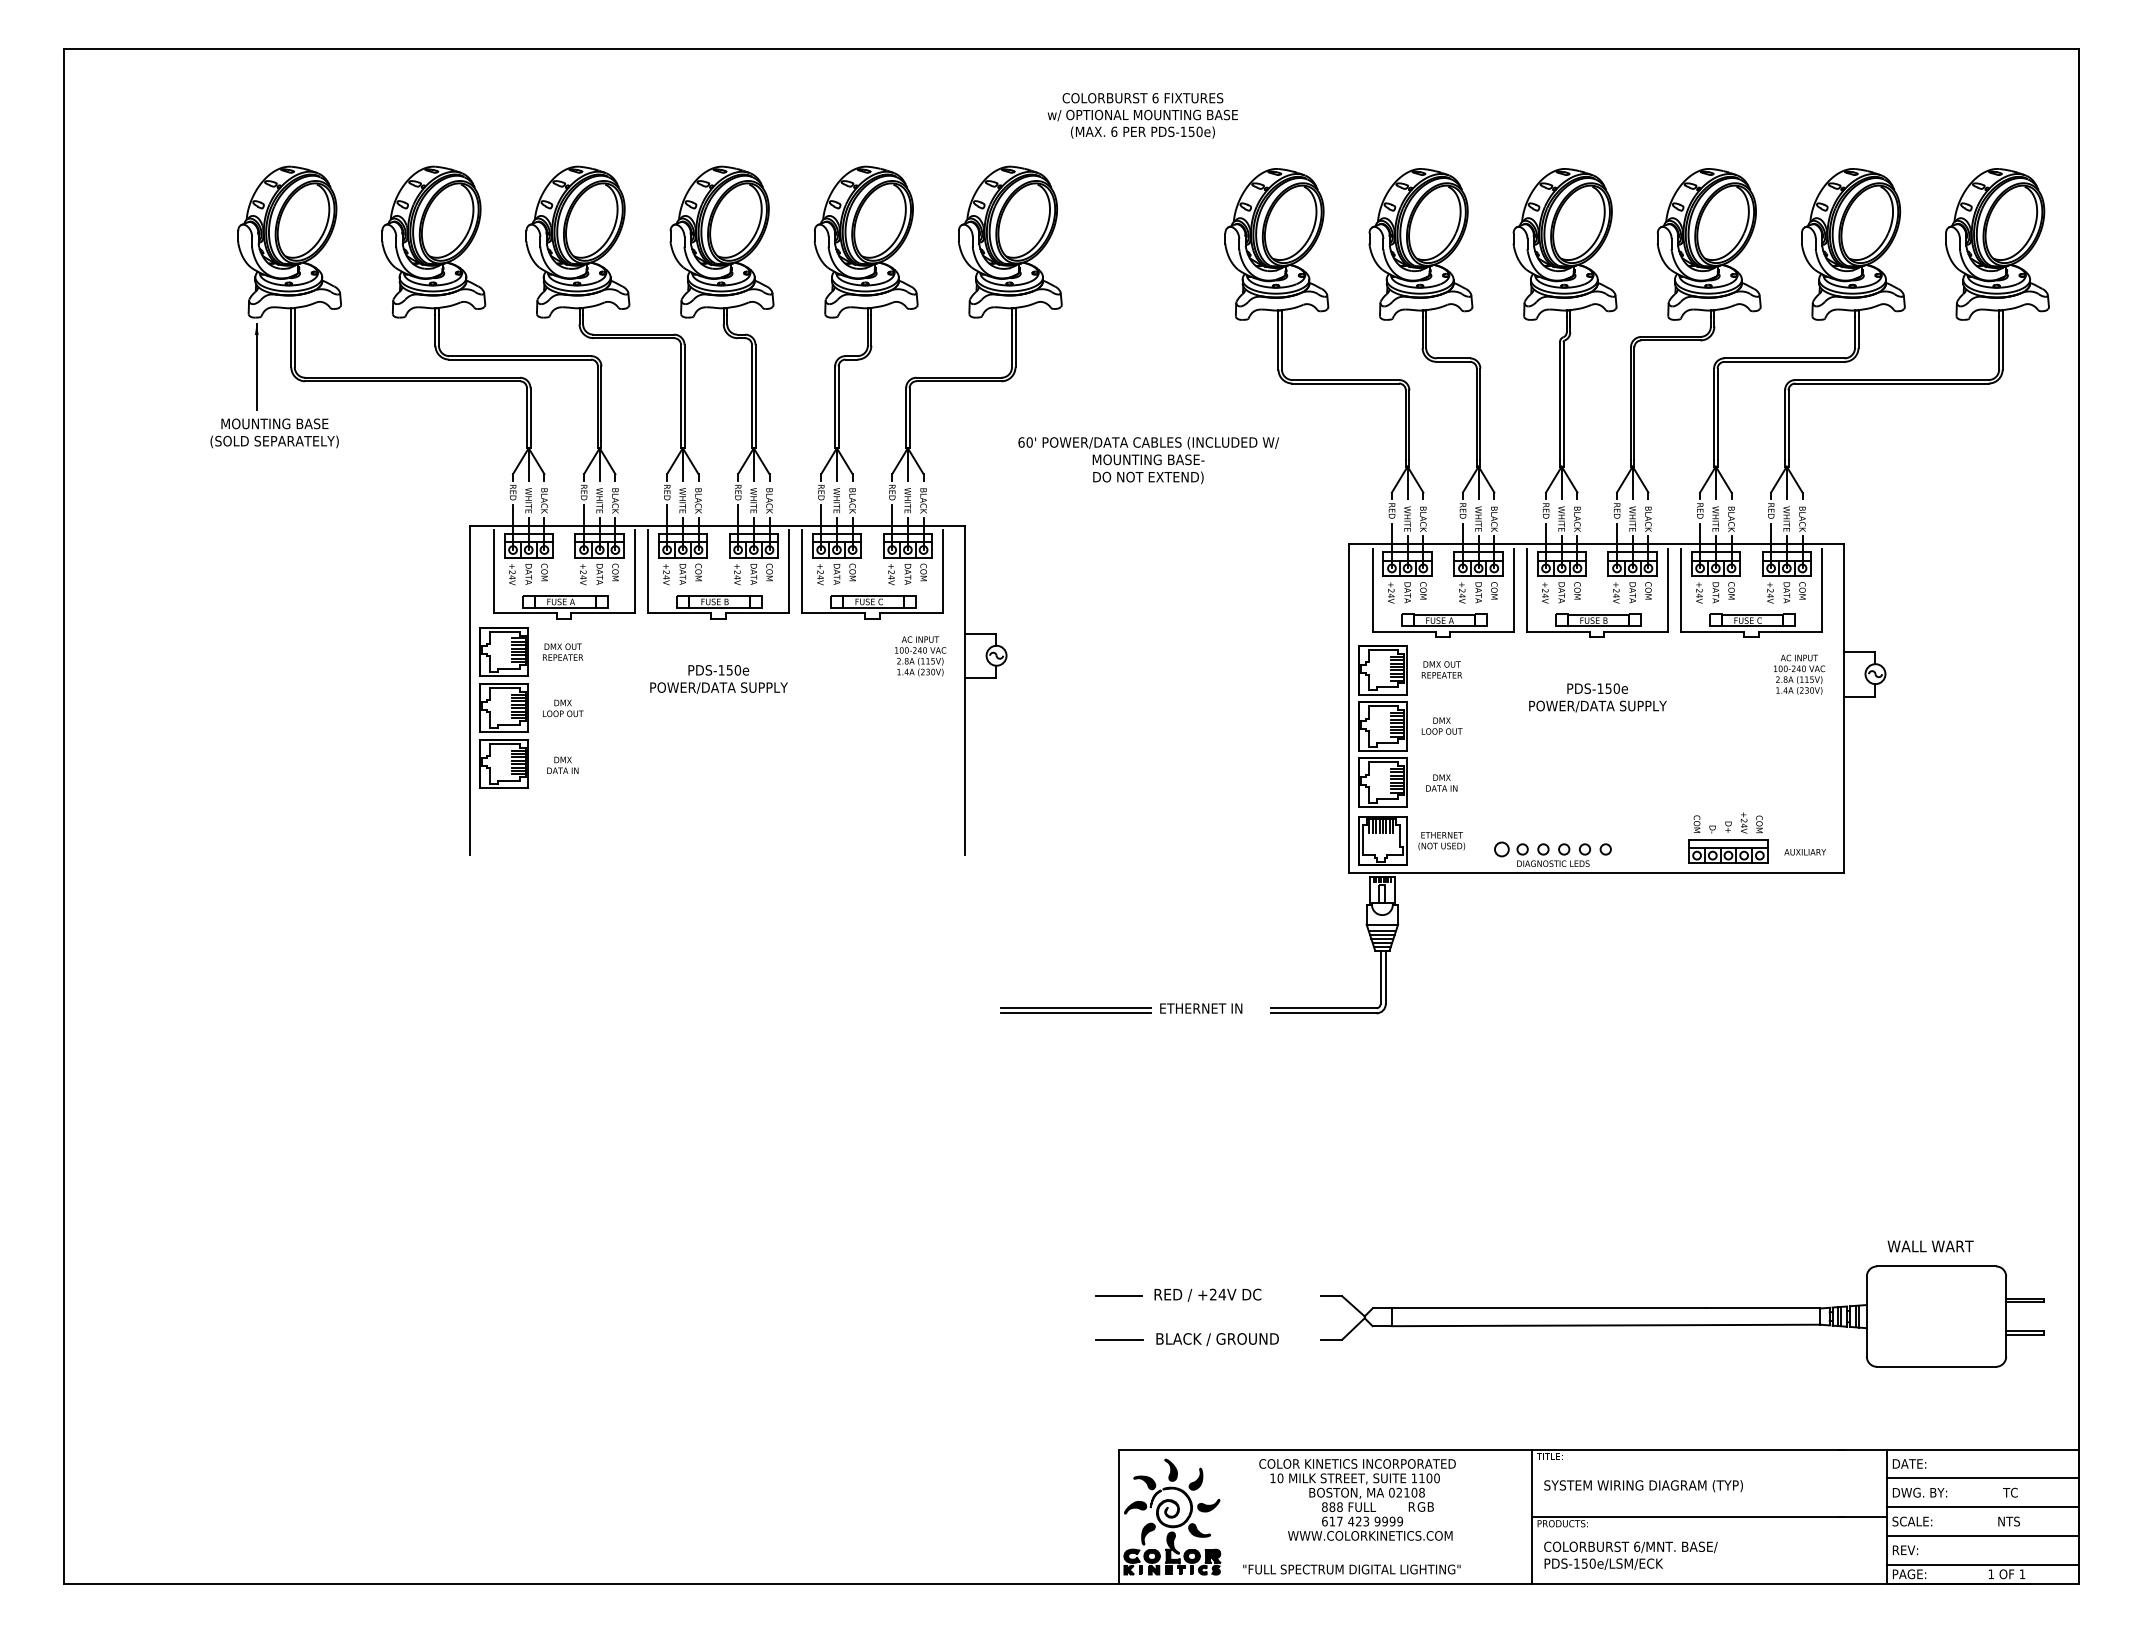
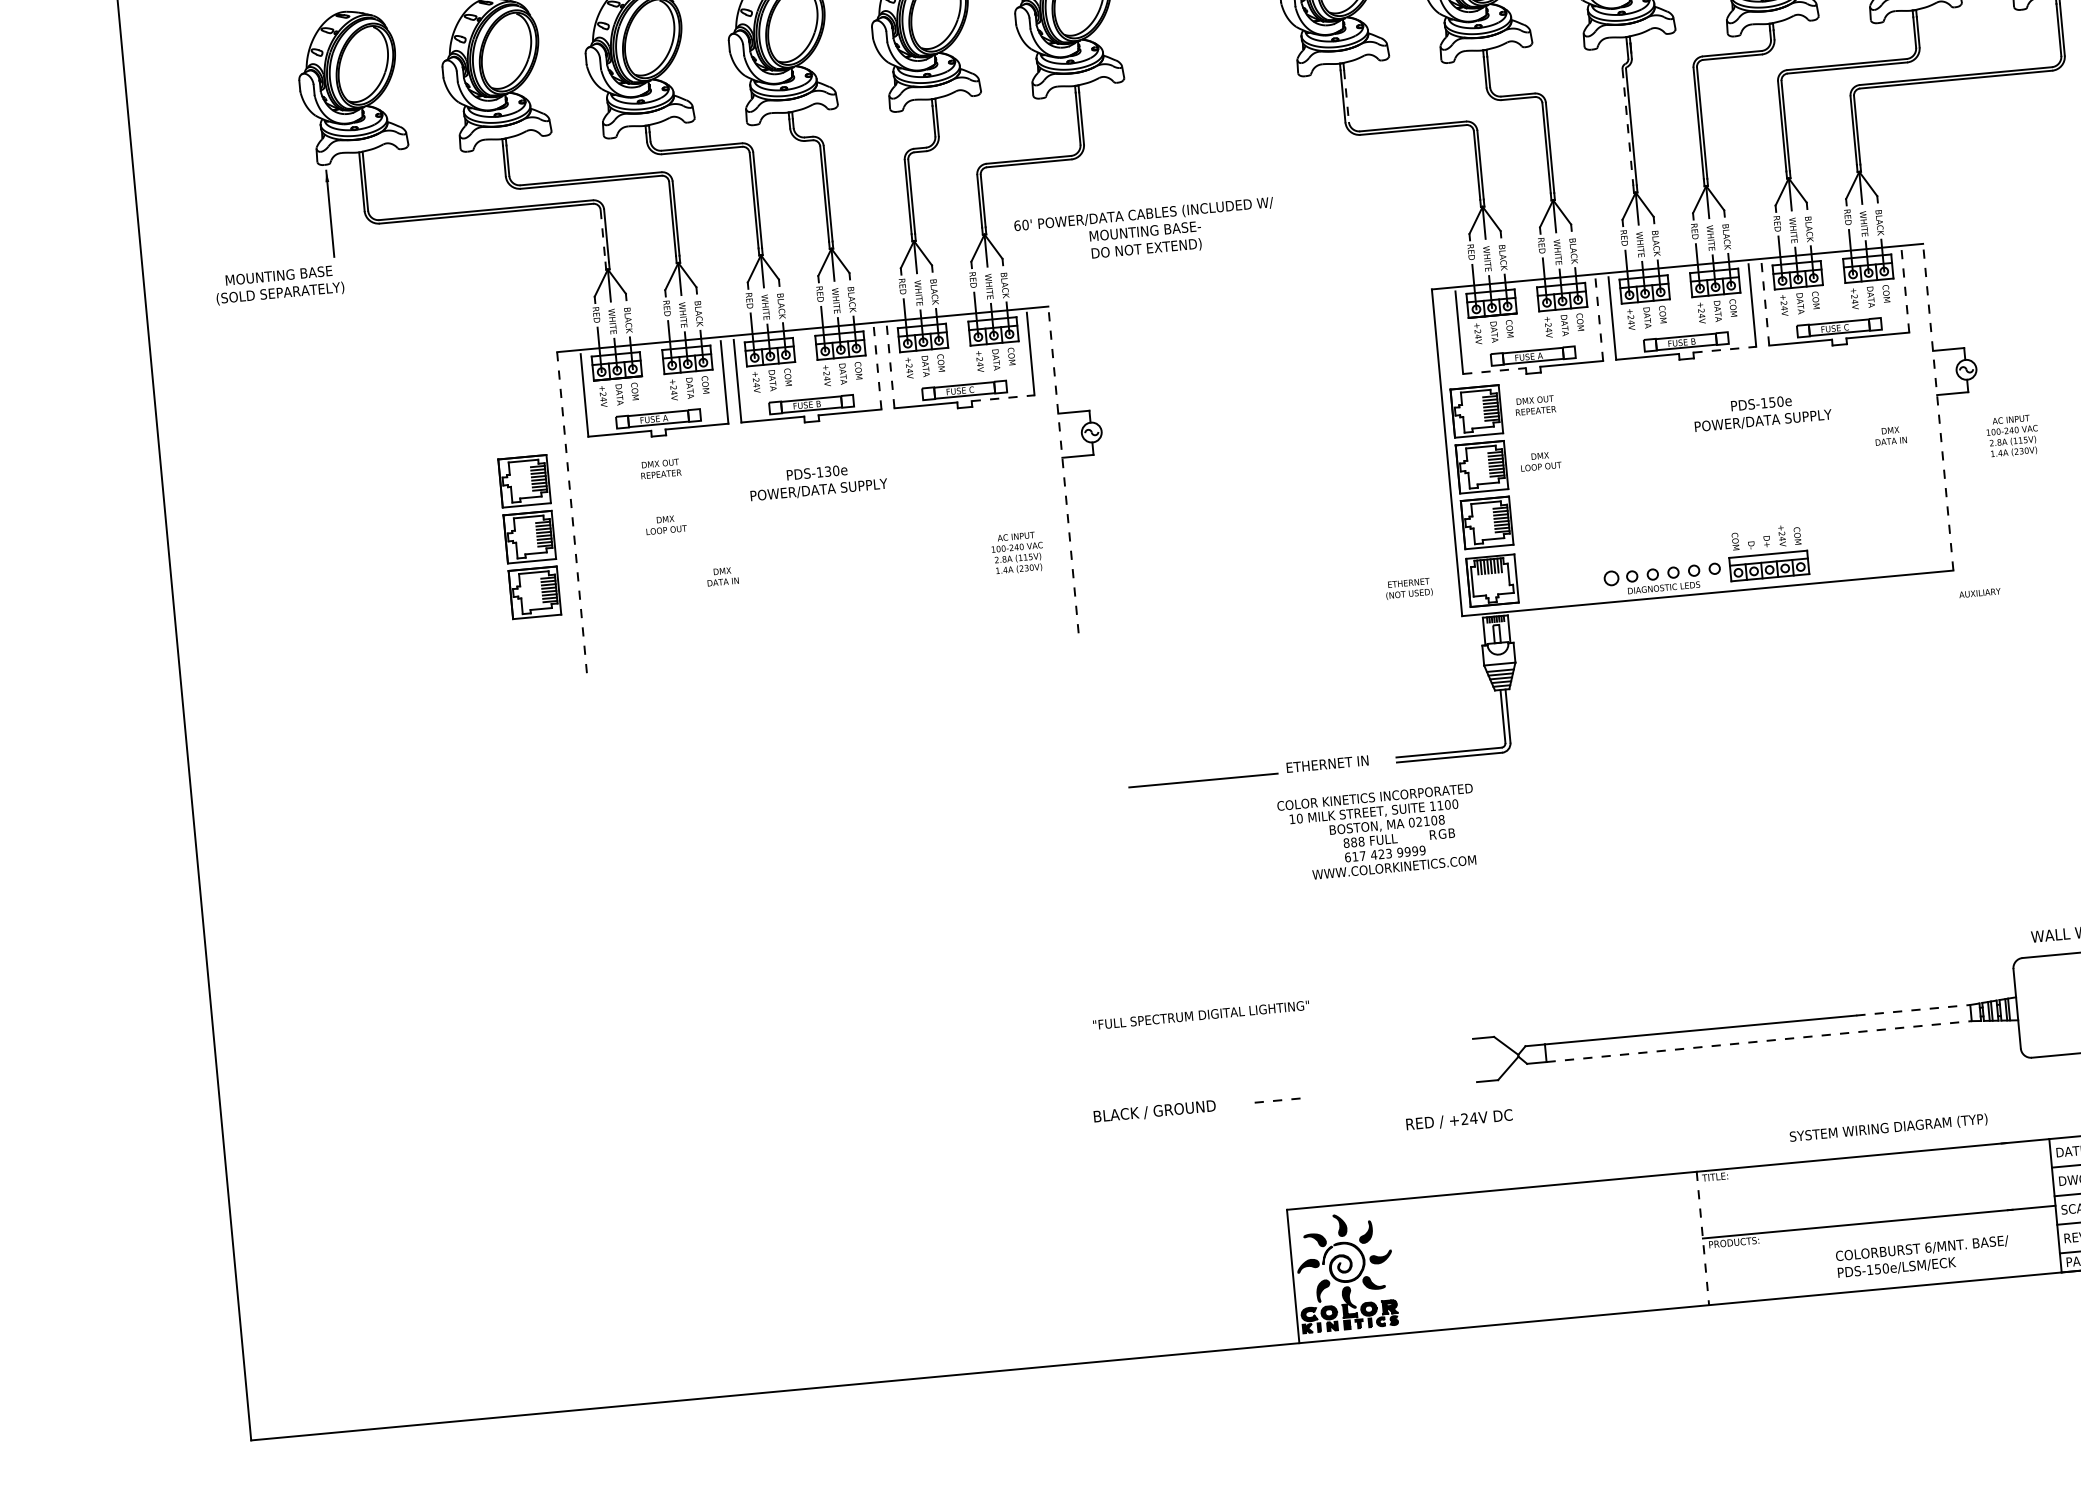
line: (1282, 343) -> (1347, 96), solid -> dashed
line: (1559, 400) -> (1627, 127), solid -> dashed
line: (526, 415) -> (602, 237), solid -> dashed
text: (274, 433) -> (279, 285), moved
text: (1148, 460) -> (1145, 231), moved
line: (788, 571) -> (877, 368), solid -> dashed
line: (801, 571) -> (890, 366), solid -> dashed
line: (1513, 590) -> (1599, 320), solid -> dashed
line: (1680, 590) -> (1765, 304), solid -> dashed
line: (1821, 590) -> (1905, 291), solid -> dashed
line: (911, 613) -> (1003, 398), solid -> dashed
line: (1404, 631) -> (1494, 370), solid -> dashed
line: (1636, 631) -> (1725, 349), solid -> dashed
text: (920, 656) -> (1017, 553), moved
text: (729, 669) -> (827, 470), PDS-150e -> PDS-130e
text: (1799, 674) -> (2012, 436), moved
line: (964, 689) -> (1063, 469), solid -> dashed
line: (470, 690) -> (572, 515), solid -> dashed
text: (1597, 697) -> (1762, 412), moved
part: (503, 707) -> (529, 536), moved
line: (1843, 708) -> (1937, 406), solid -> dashed
text: (562, 764) -> (722, 575), moved
text: (1441, 782) -> (1890, 435), moved
part: (1728, 837) -> (1768, 551), moved
text: (1441, 841) -> (1408, 589), moved
text: (1804, 852) -> (1979, 593), moved
line: (1075, 1008) -> (1202, 775), removed
text: (1207, 1294) -> (1459, 1119), moved
line: (1119, 1296) -> (1272, 1057), removed
line: (1763, 1308) -> (1913, 1010), solid -> dashed
line: (1606, 1325) -> (1759, 1041), solid -> dashed
line: (1119, 1339) -> (1276, 1100), solid -> dashed
text: (1217, 1339) -> (1154, 1111), moved
text: (1643, 1486) -> (1888, 1128), moved
text: (1357, 1499) -> (1378, 832), moved
line: (1531, 1517) -> (1702, 1239), solid -> dashed
text: (1630, 1555) -> (1922, 1256), moved
text: (1351, 1569) -> (1200, 1015), moved

